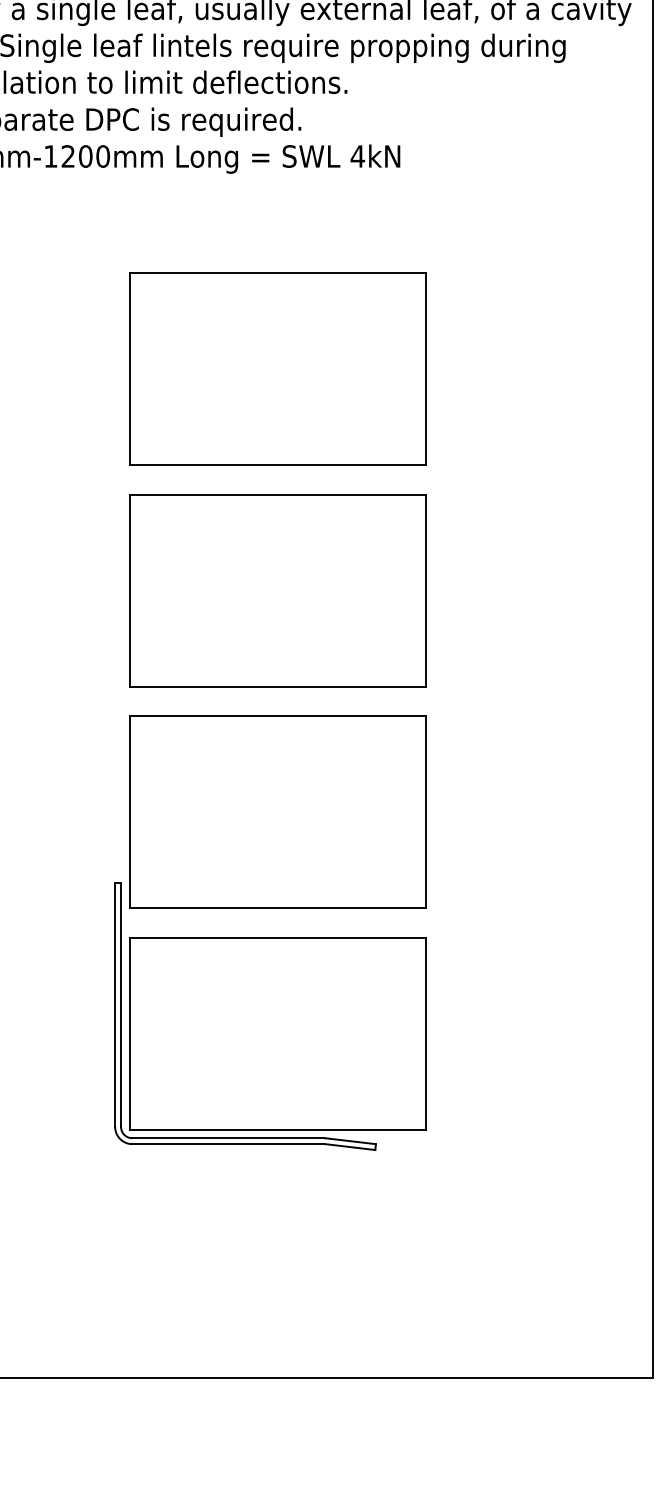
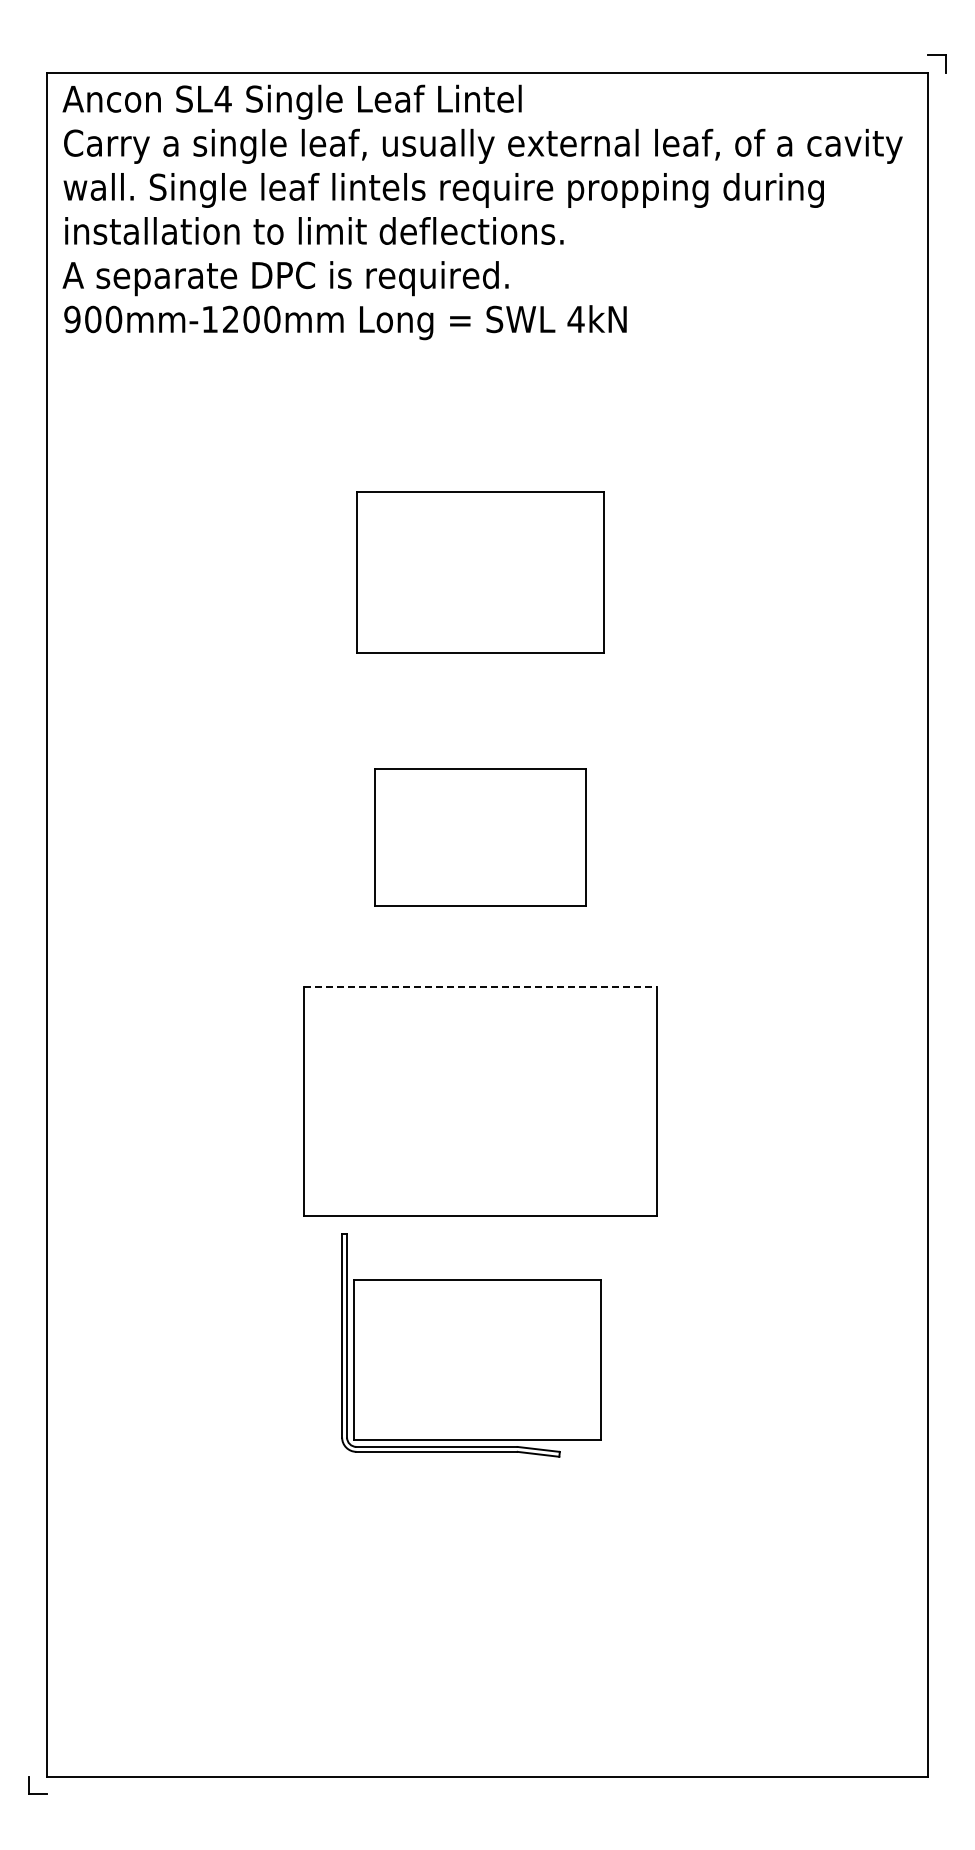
part: (277, 368) -> (480, 572), size x0.7
part: (277, 590) -> (480, 837), size x0.6
line: (278, 716) -> (481, 987), solid -> dashed
part: (270, 1016) -> (471, 1345), size x0.7

